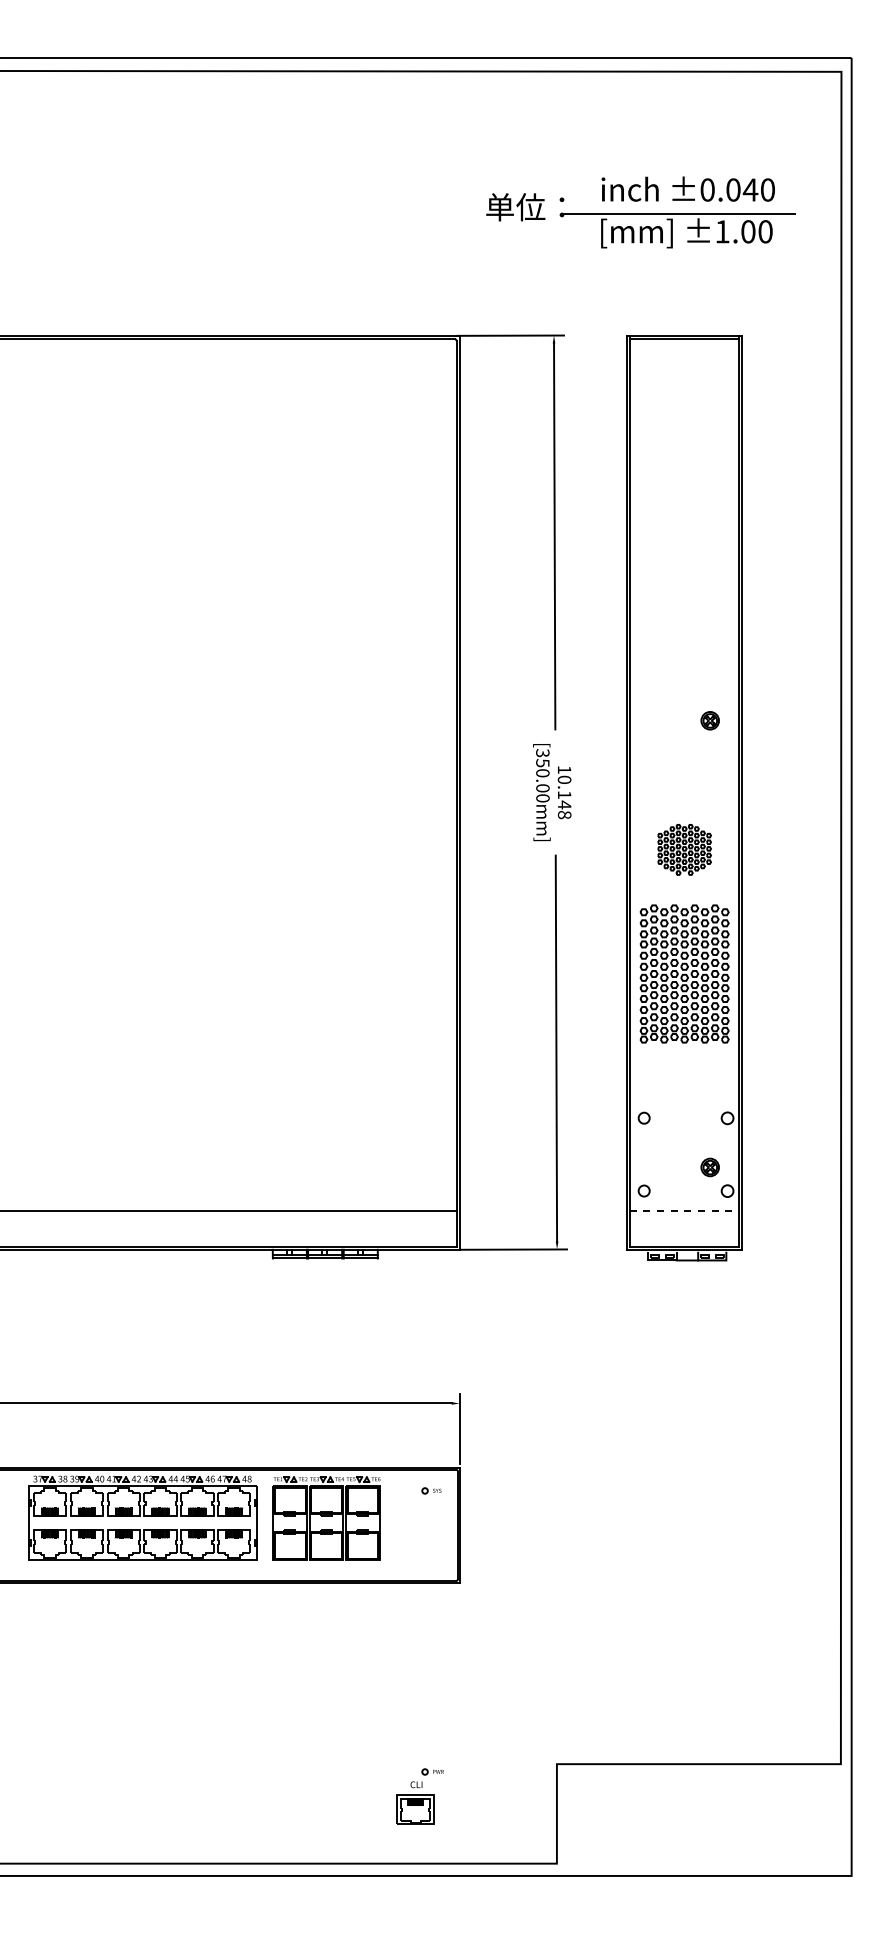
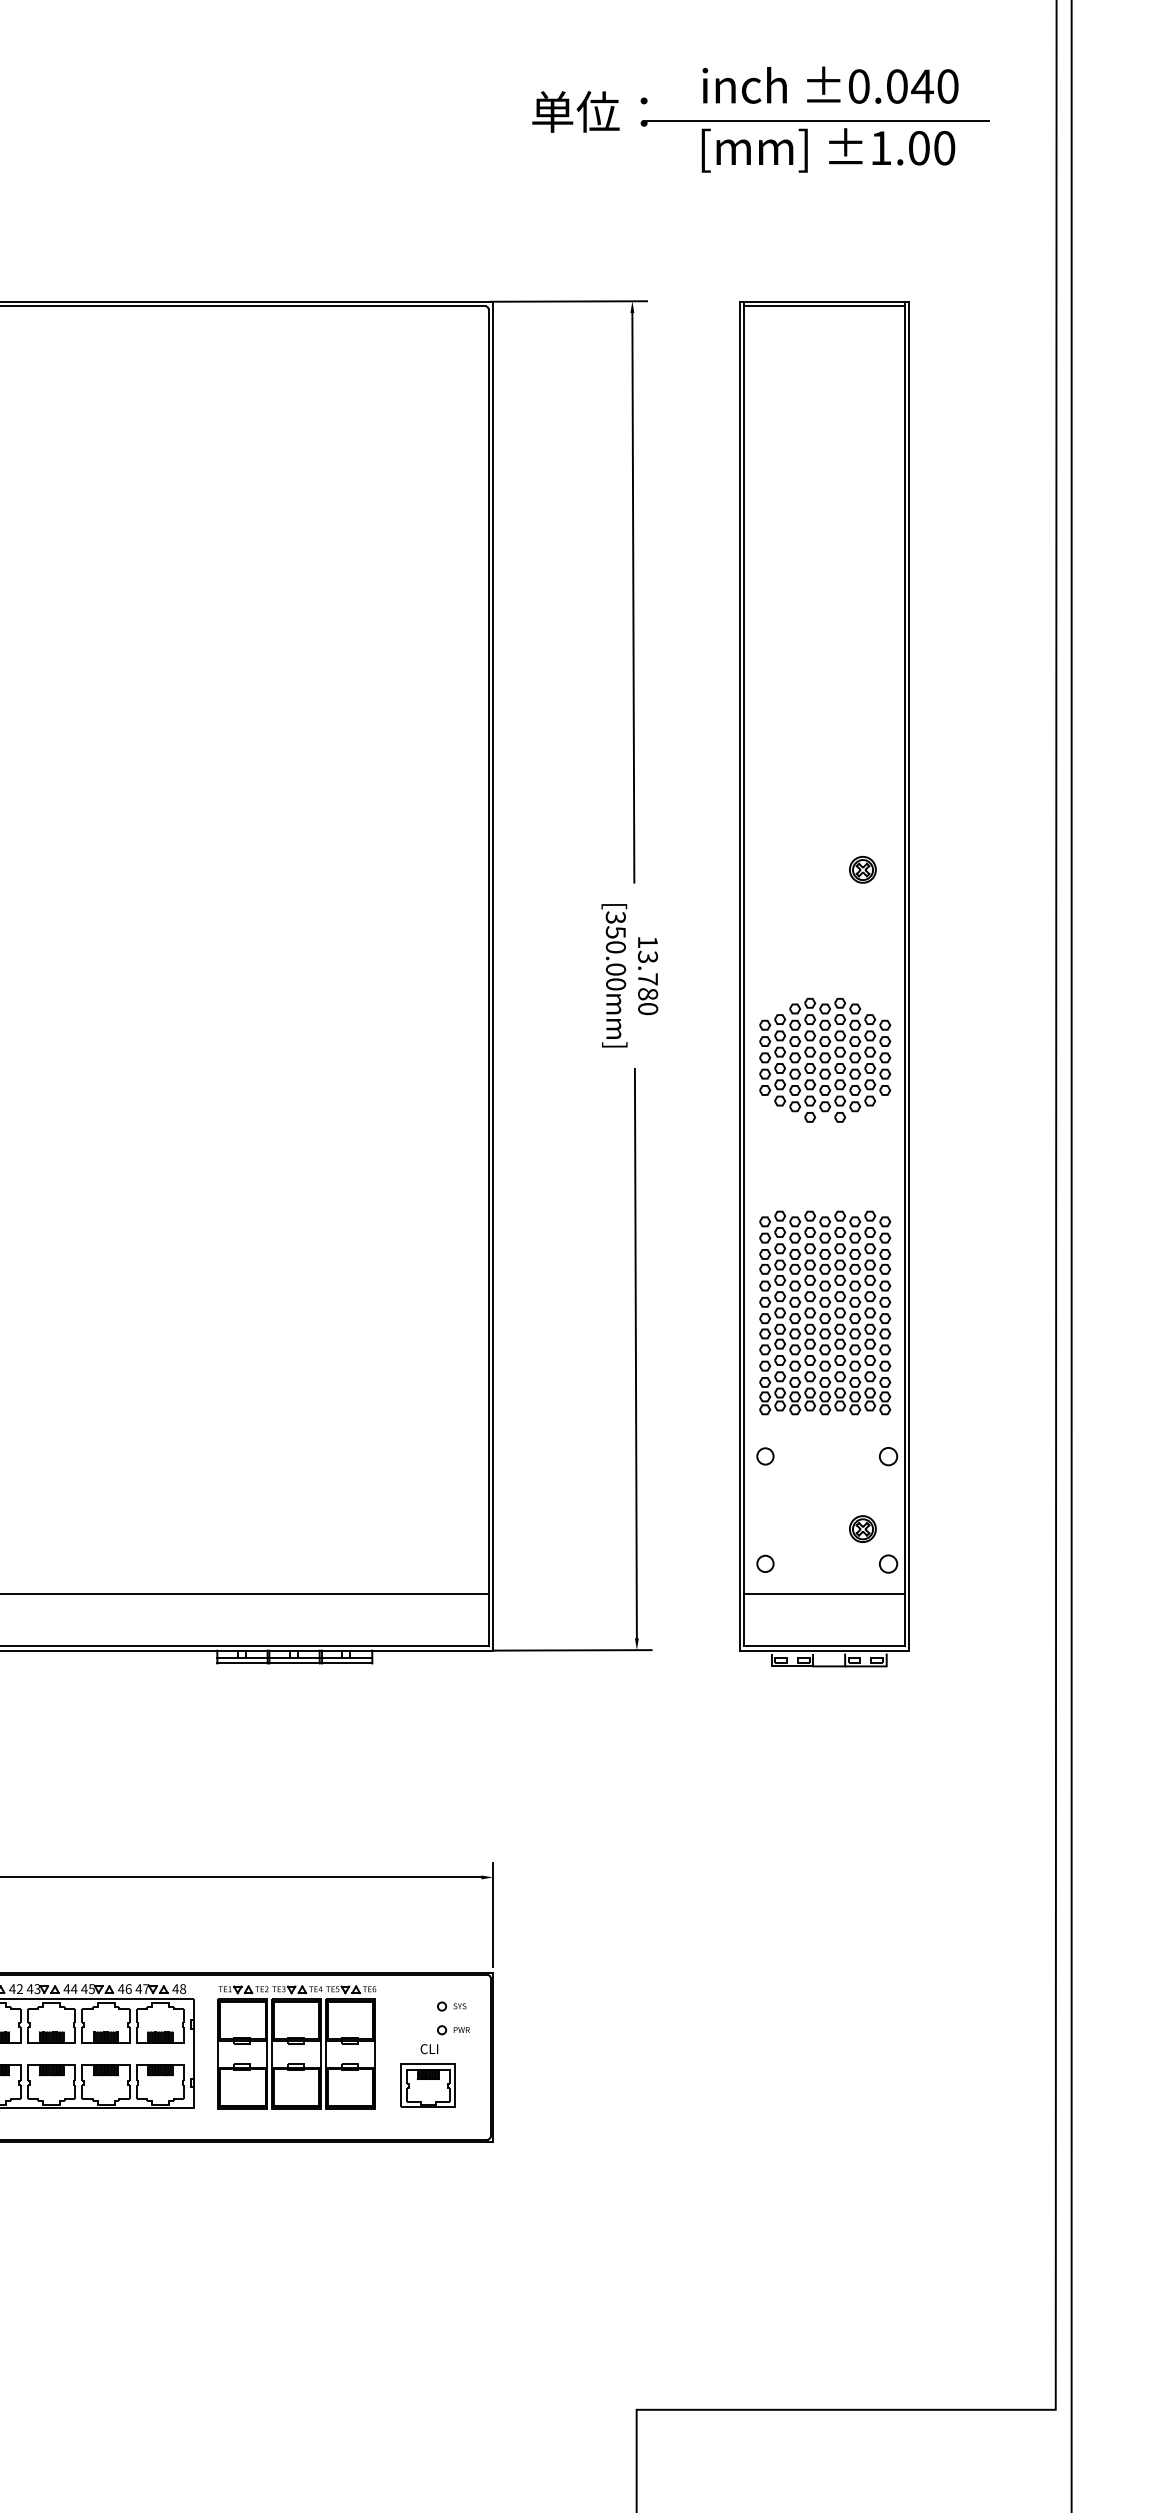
text: (564, 797) -> (647, 983), 10.148 -> 13.780
part: (684, 849) -> (824, 1059), size x1.67
part: (684, 973) -> (824, 1312), moved
line: (684, 1211) -> (824, 1594), dashed -> solid
part: (419, 1796) -> (433, 2066), moved

